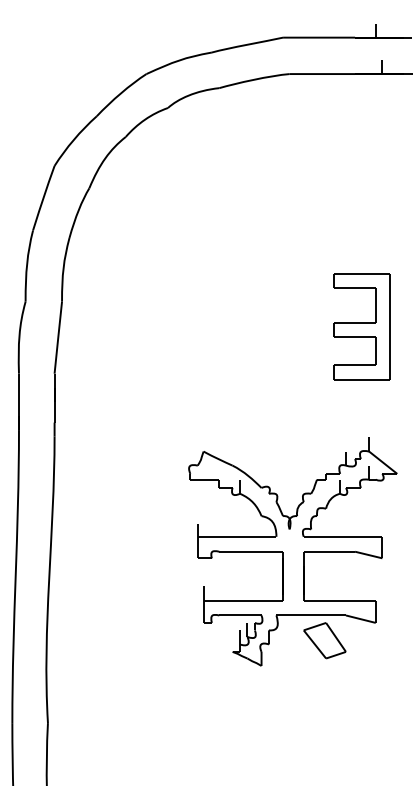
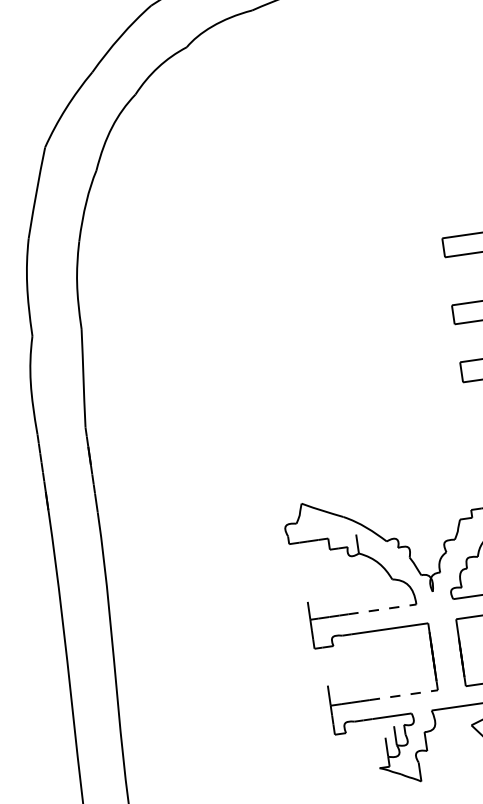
line: (251, 536) -> (382, 608), solid -> dashed
line: (258, 601) -> (404, 695), solid -> dashed

